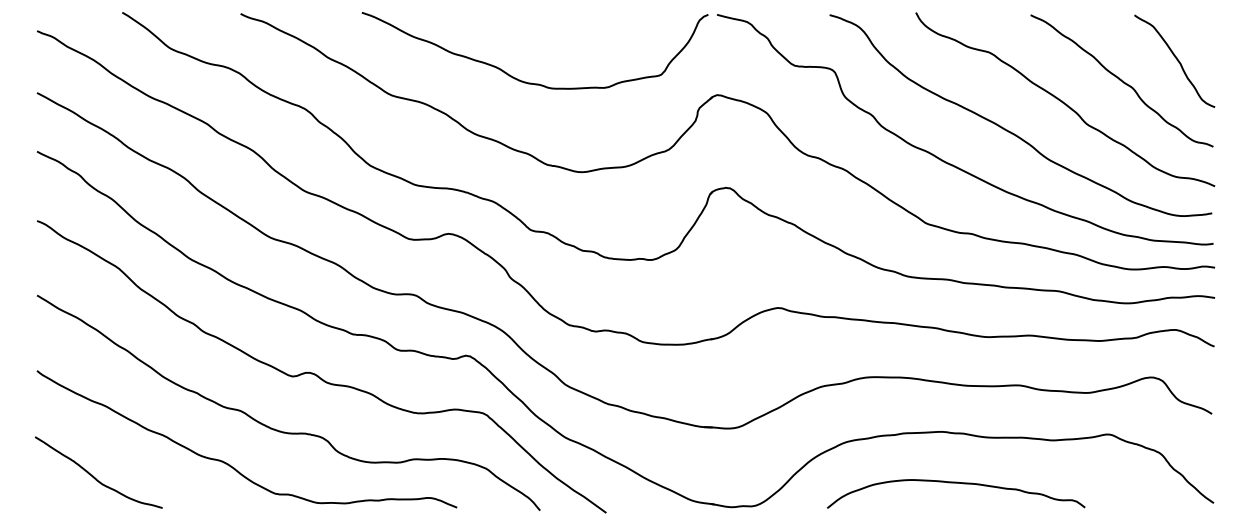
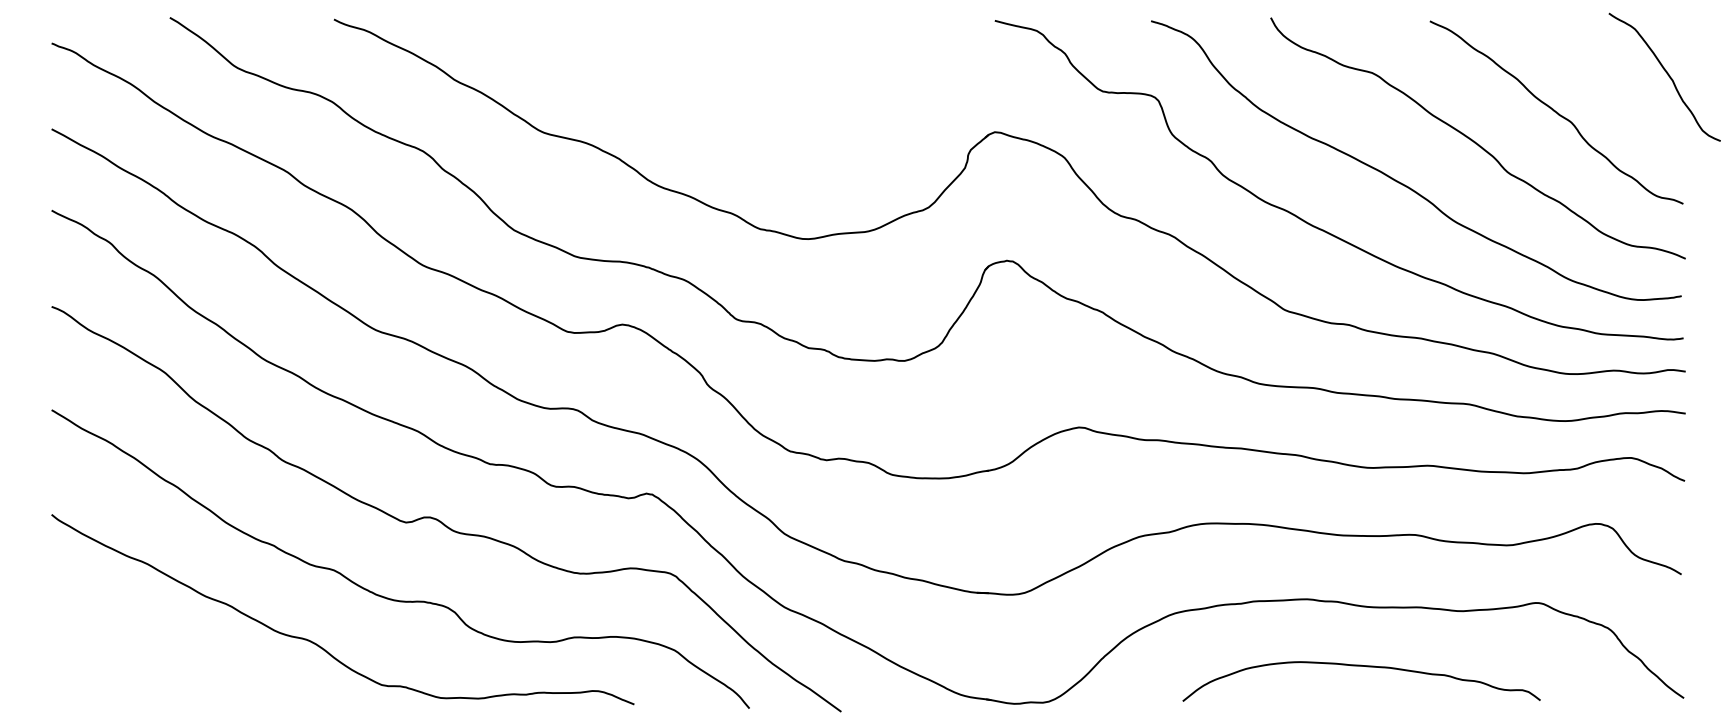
curve: (1176, 60) -> (1667, 75), moved
curve: (533, 83) -> (740, 115), removed
curve: (93, 476) -> (130, 661), removed
curve: (956, 483) -> (1361, 666), moved

